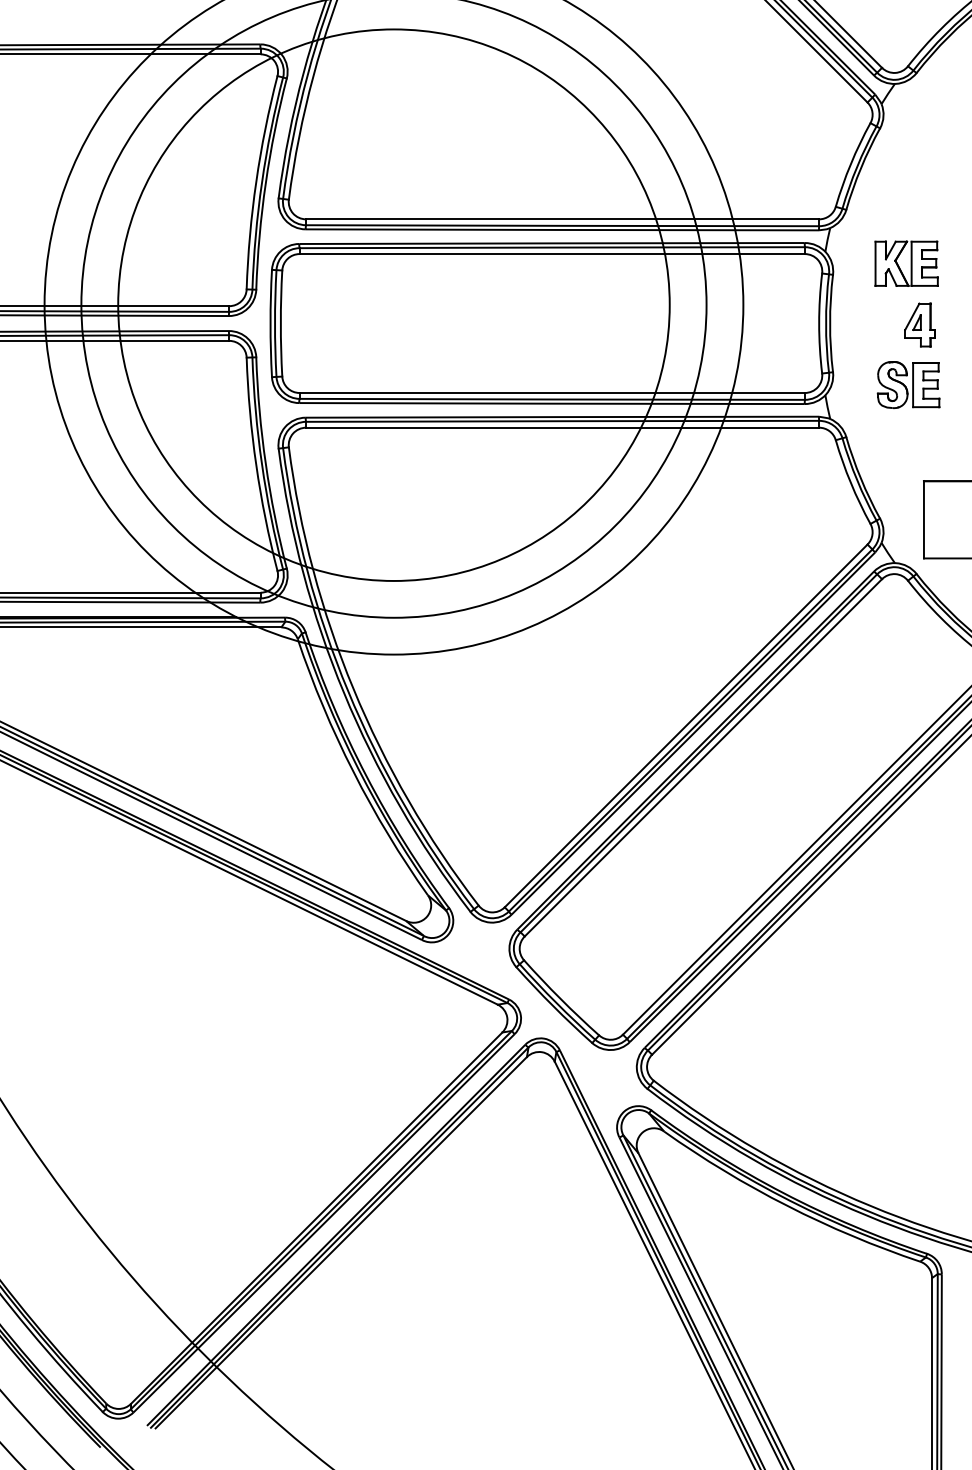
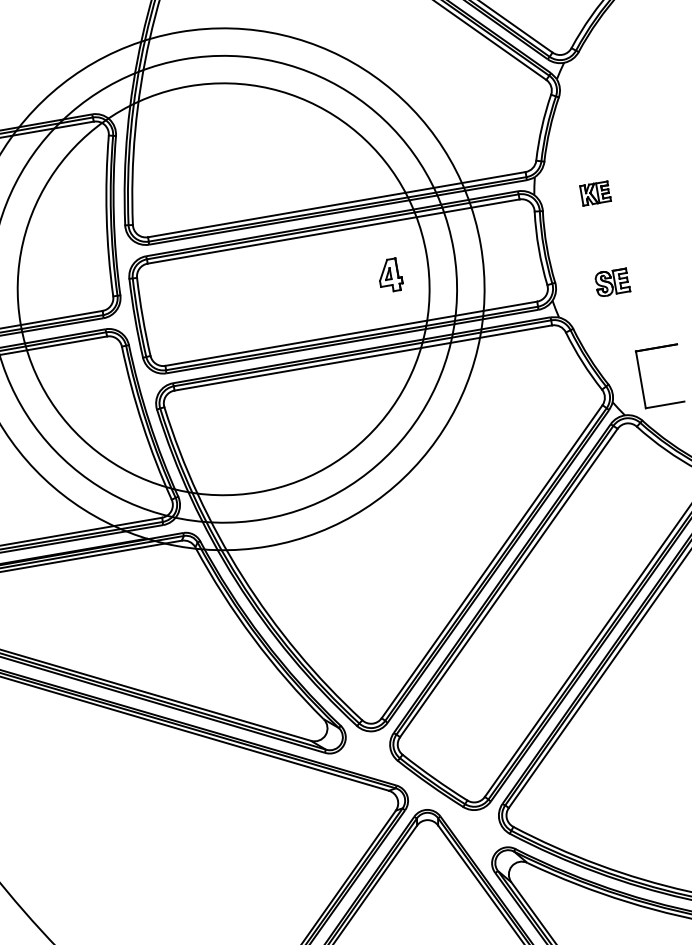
part: (906, 263) -> (595, 193), size x0.6
part: (919, 324) -> (389, 275), moved
part: (908, 384) -> (612, 282), size x0.7

